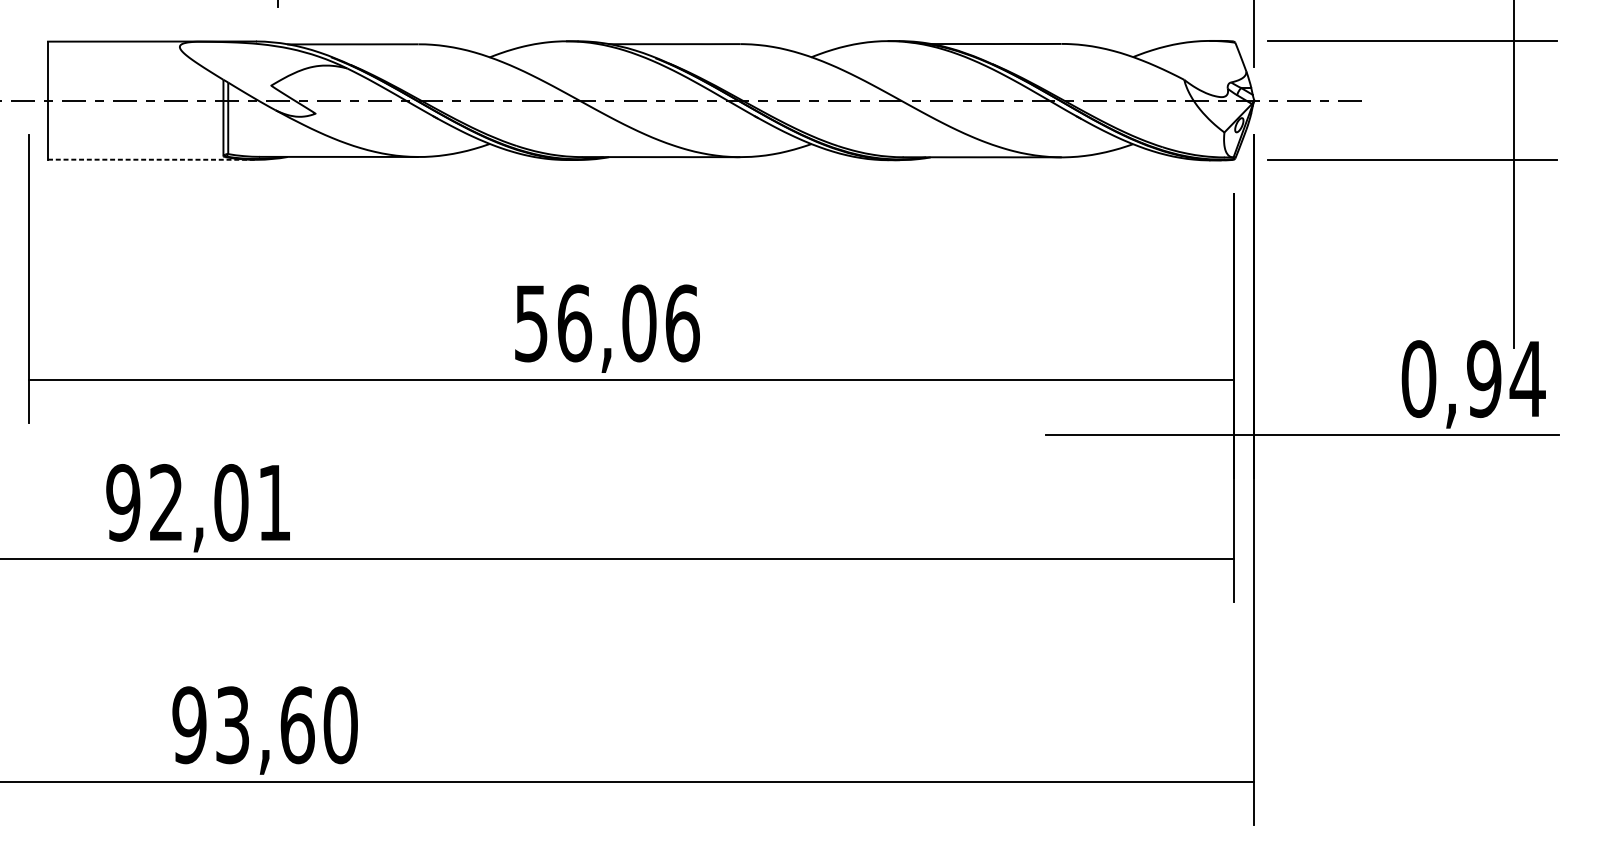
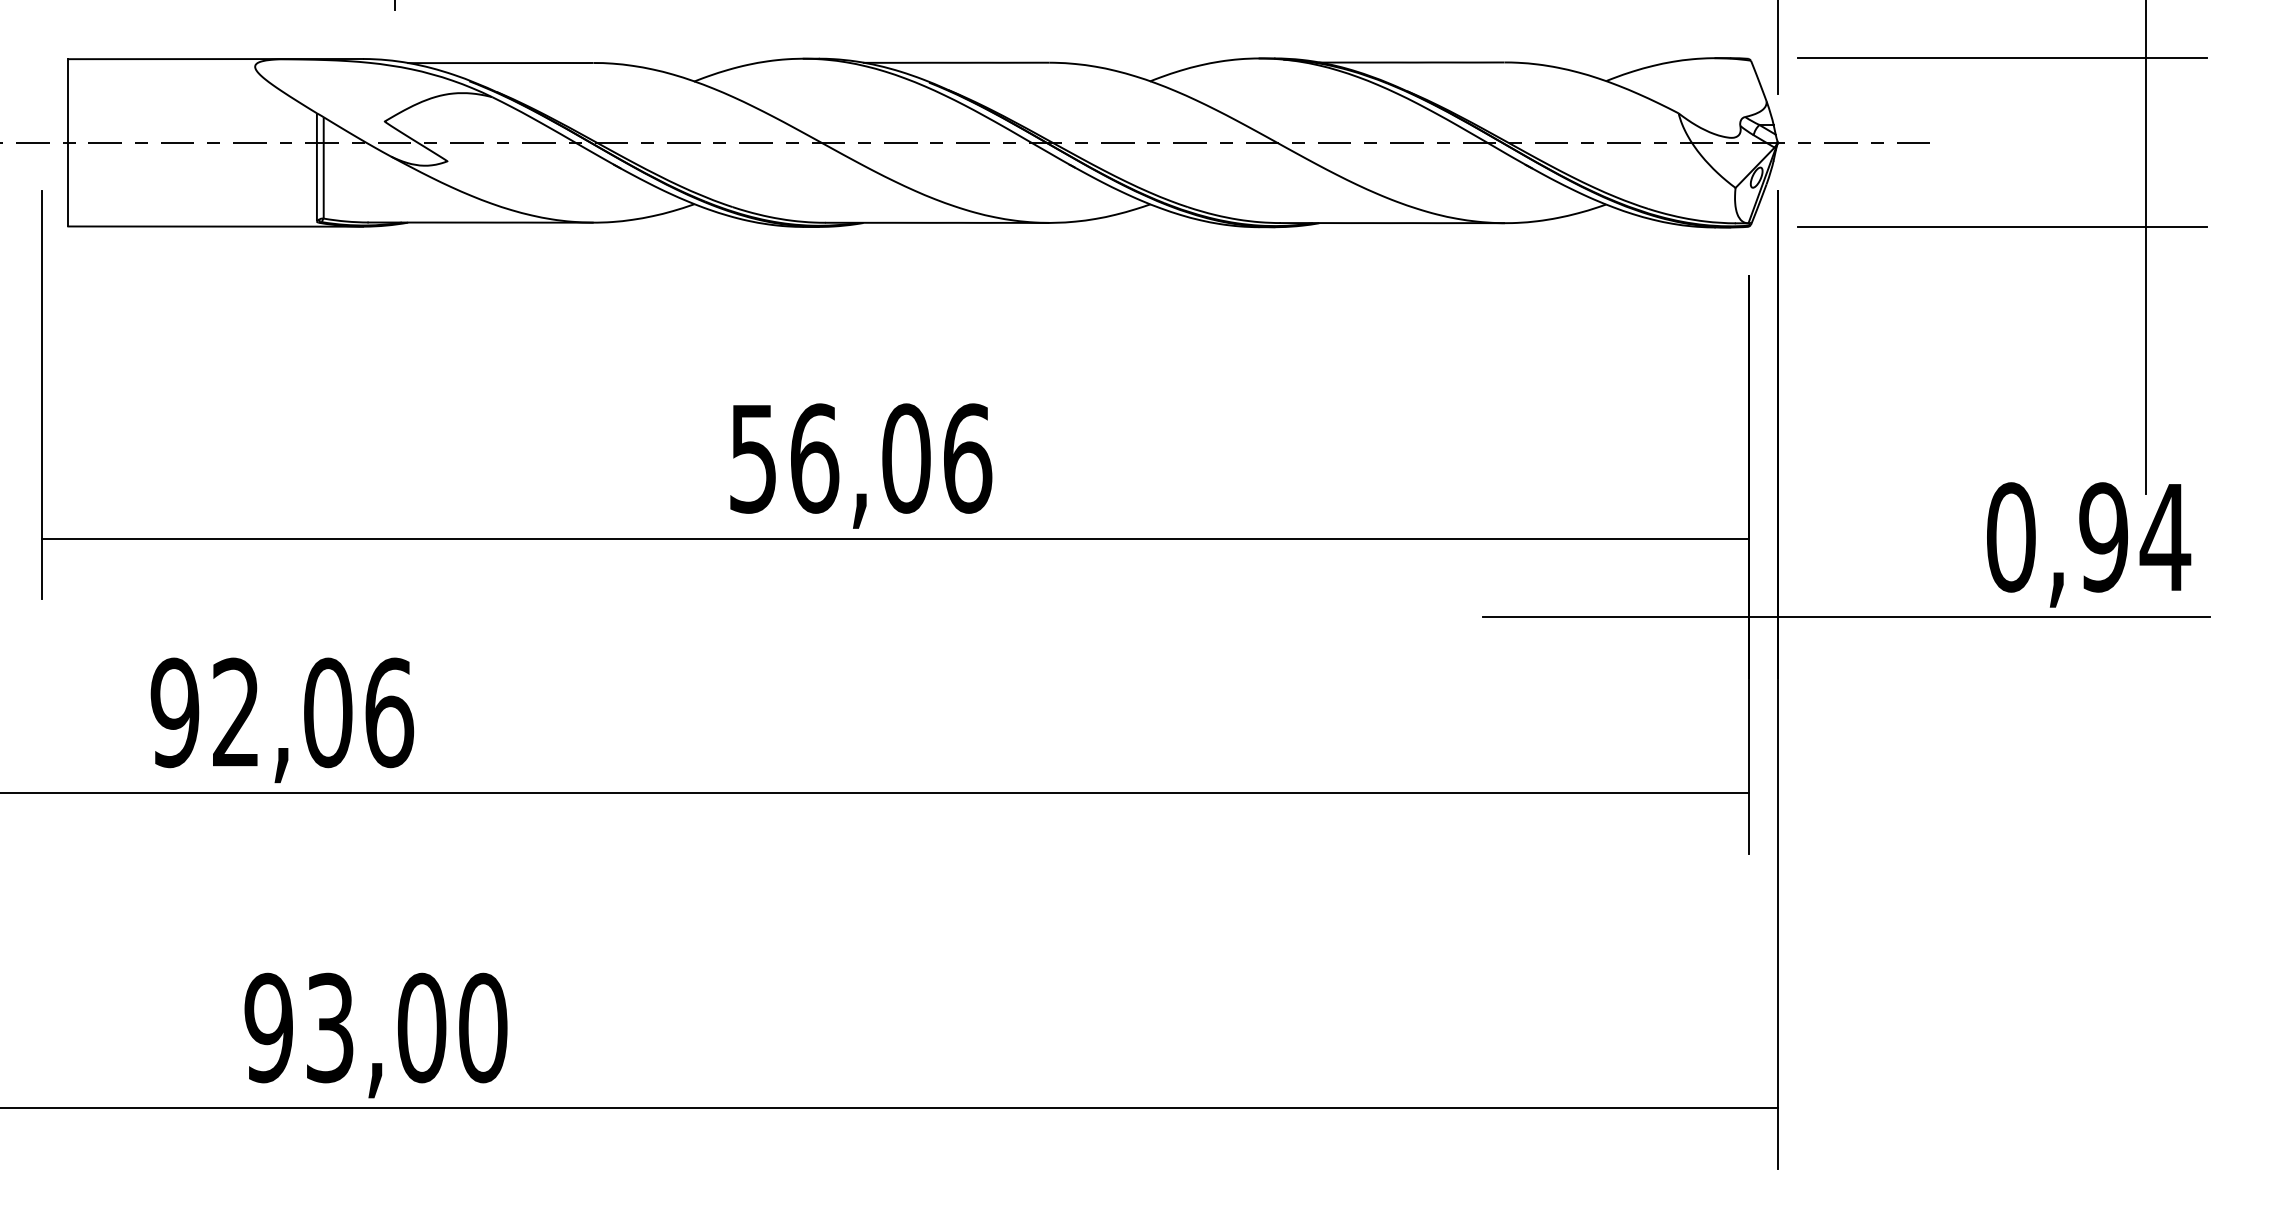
line: (152, 159) -> (216, 226), dashed -> solid
text: (274, 502) -> (389, 712), 92,01 -> 92,06
text: (297, 724) -> (421, 1027), 93,60 -> 93,00

